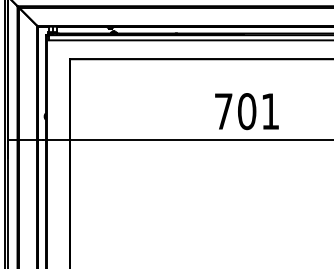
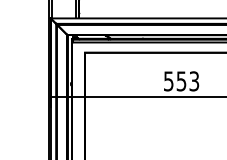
text: (246, 111) -> (181, 81), 701 -> 553

